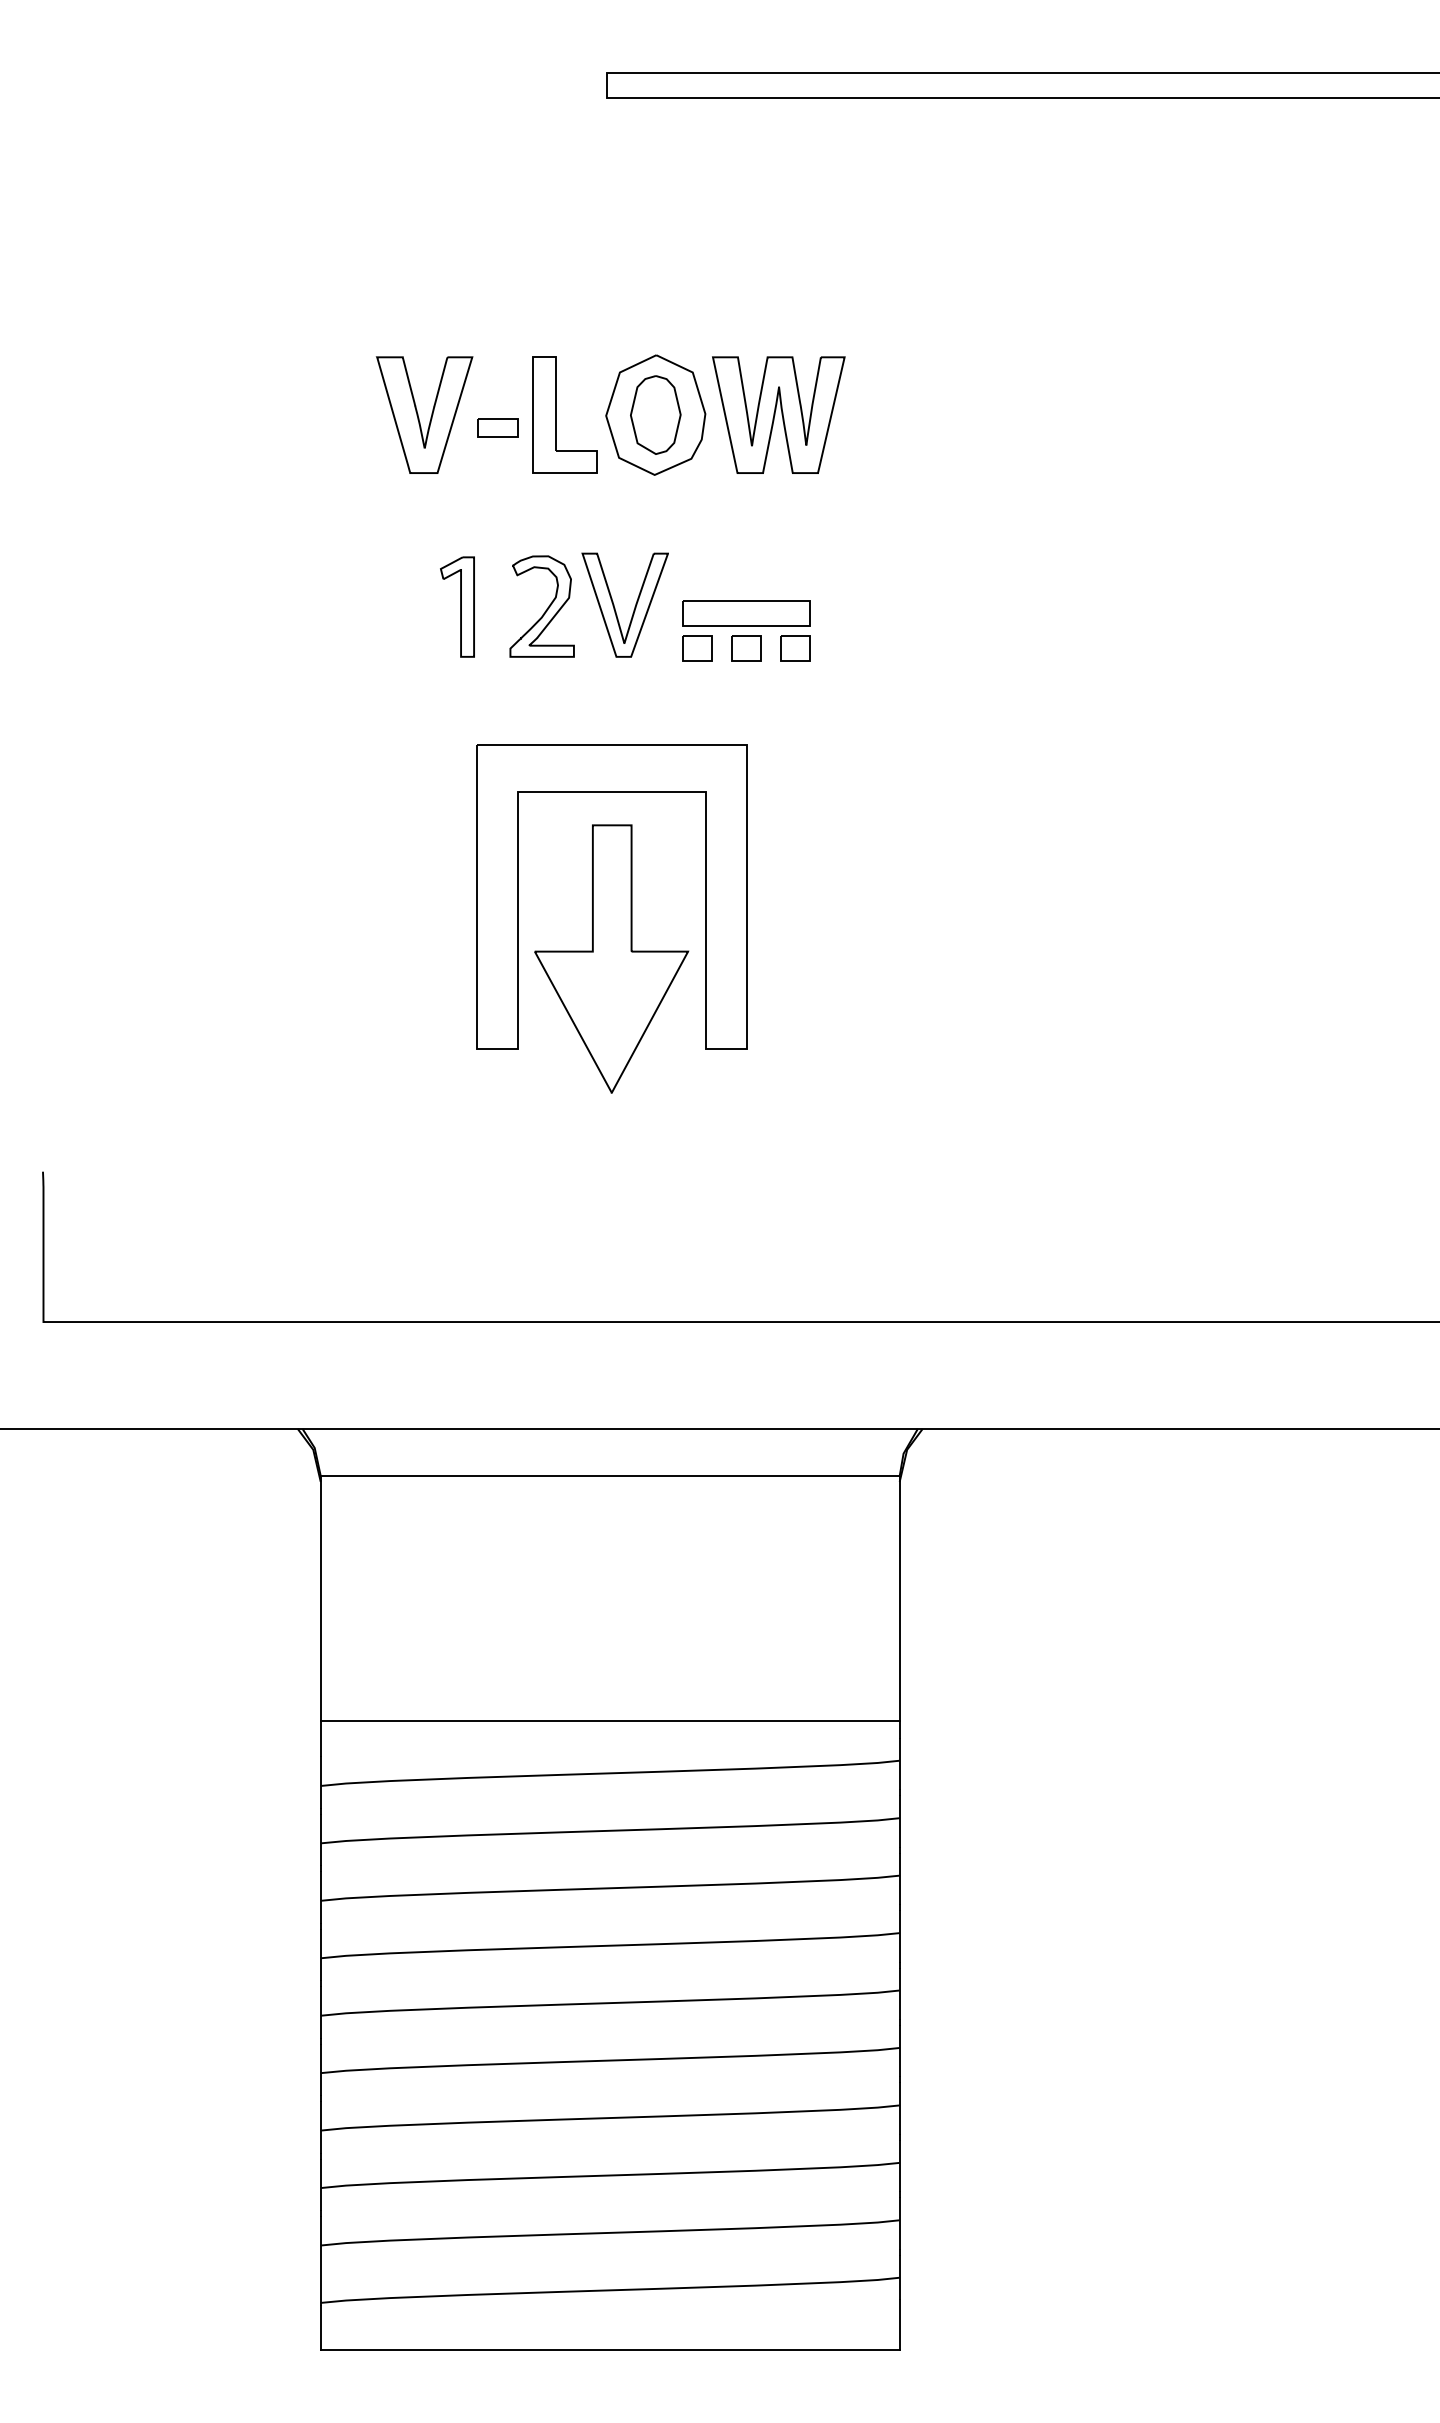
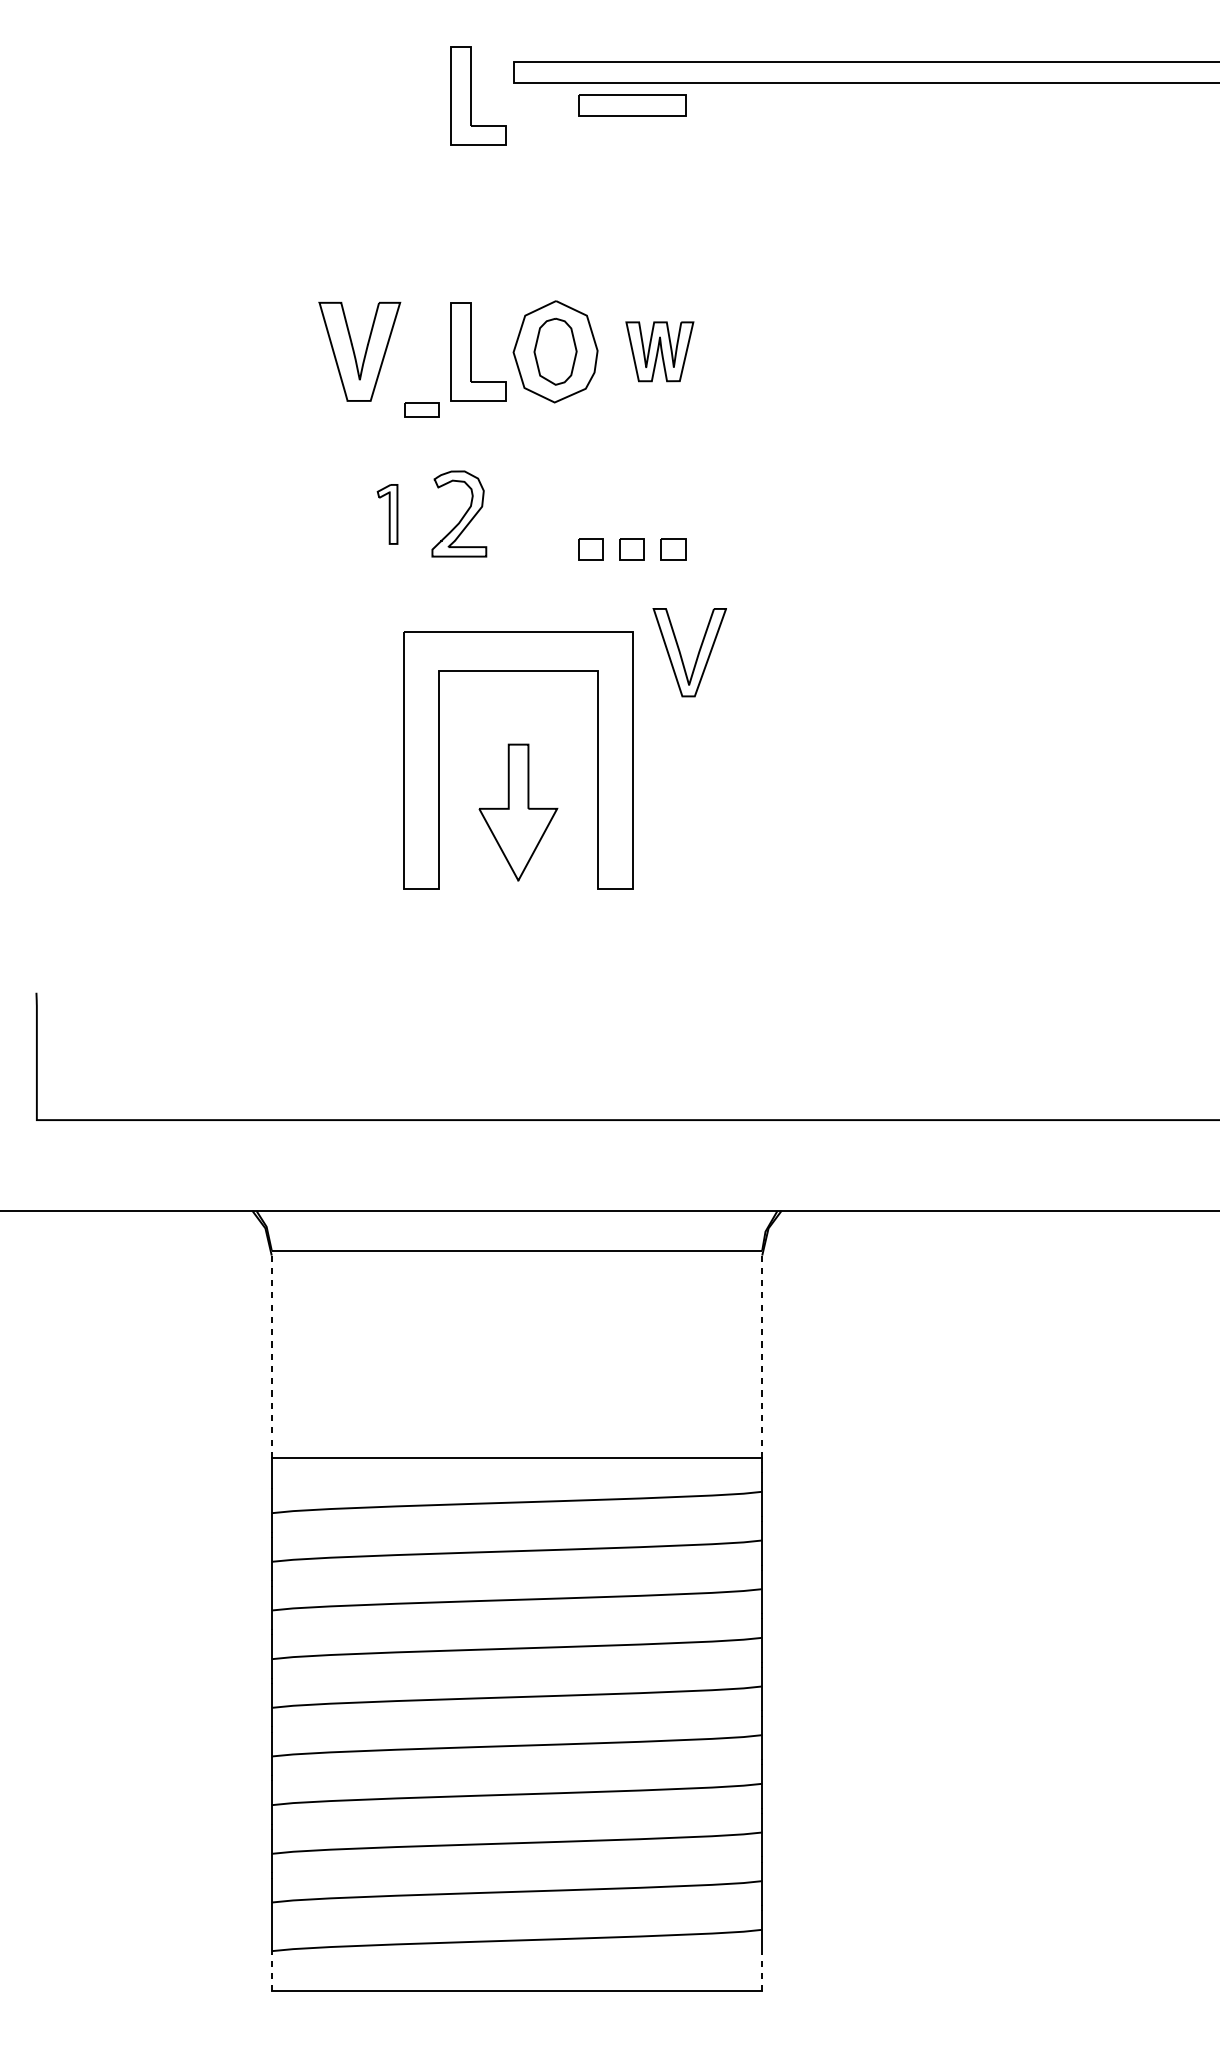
part: (556, 112) -> (471, 95), added
part: (778, 414) -> (659, 351), size x0.6
part: (497, 427) -> (421, 409), moved
part: (457, 606) -> (387, 513), size x0.7
part: (615, 608) -> (681, 655), moved
part: (746, 613) -> (632, 105), moved
part: (611, 958) -> (518, 812), size x0.6
line: (320, 1598) -> (271, 1354), solid -> dashed
line: (899, 1598) -> (762, 1354), solid -> dashed
line: (899, 2325) -> (762, 1970), solid -> dashed
line: (320, 2327) -> (271, 1971), solid -> dashed

